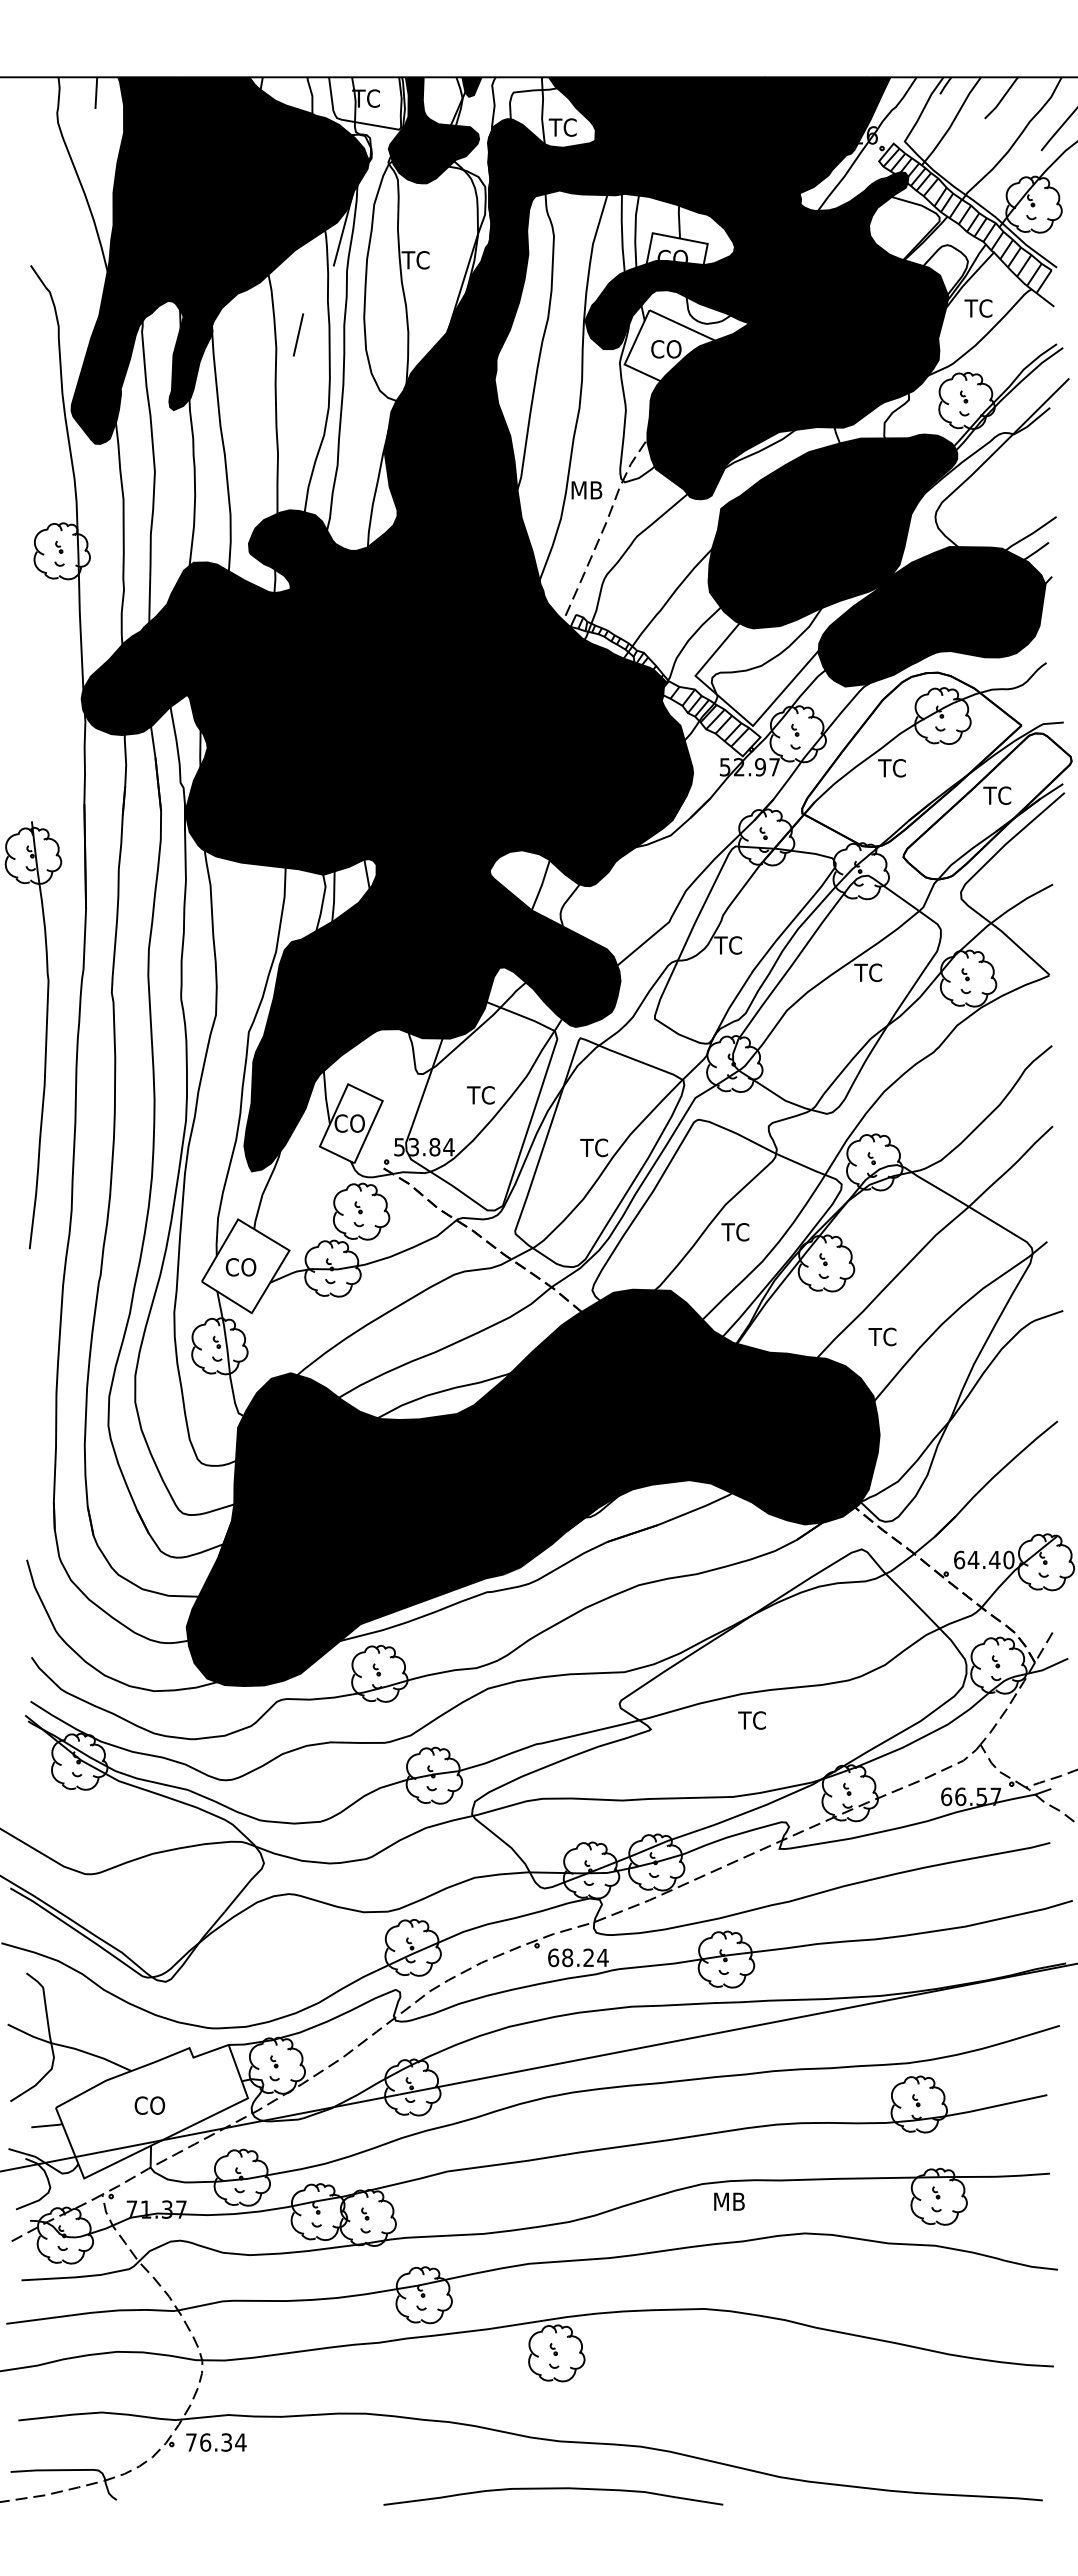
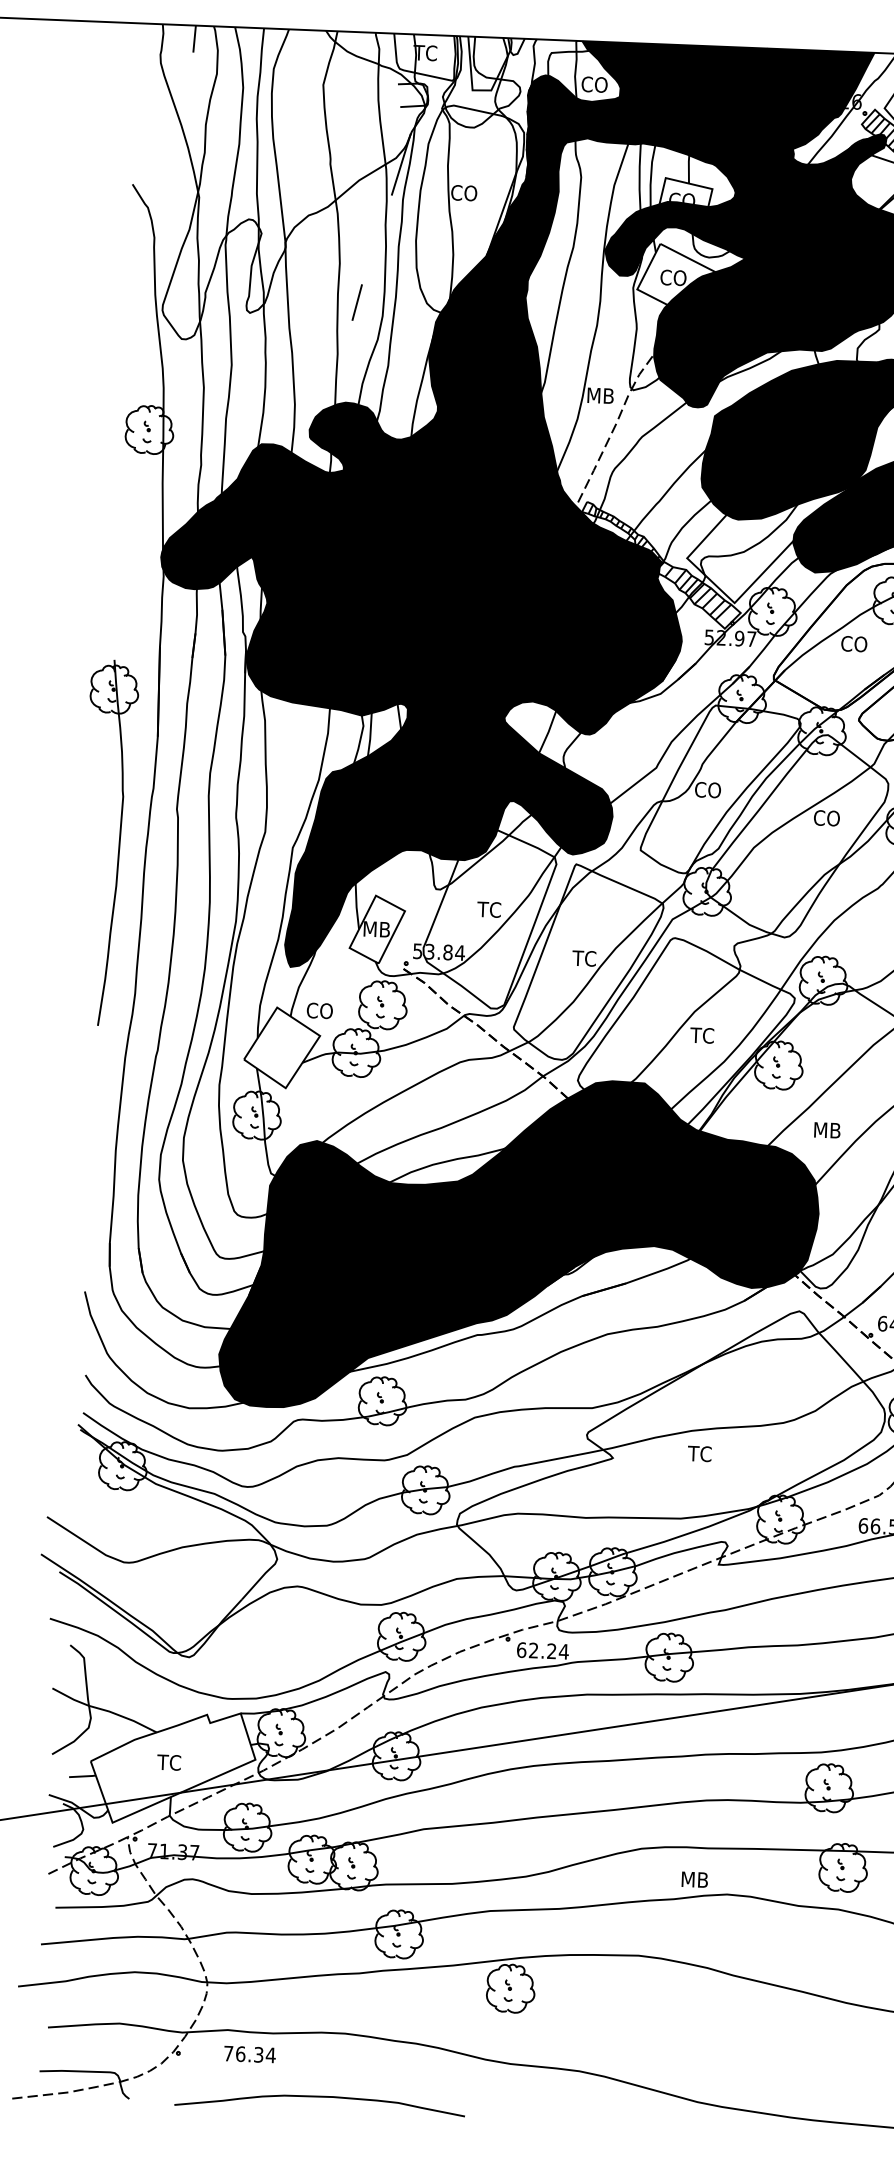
fill: (471, 86) -> (515, 46), removed
text: (564, 127) -> (593, 84), TC -> CO
fill: (433, 130) -> (481, 82), removed
fill: (219, 260) -> (294, 186), removed
text: (417, 260) -> (463, 193), TC -> CO
line: (297, 334) -> (356, 302), moved
text: (893, 768) -> (853, 644), TC -> CO
text: (729, 945) -> (707, 790), TC -> CO
text: (869, 972) -> (825, 817), TC -> CO
text: (350, 1123) -> (376, 929), CO -> MB
text: (240, 1267) -> (319, 1011), moved
text: (884, 1336) -> (826, 1129), TC -> MB
text: (567, 1957) -> (533, 1650), 68.24 -> 62.24
text: (149, 2105) -> (170, 1762), CO -> TC
text: (729, 2201) -> (694, 1879), moved
text: (216, 2442) -> (250, 2054), moved
curve: (553, 2489) -> (320, 2097), moved

